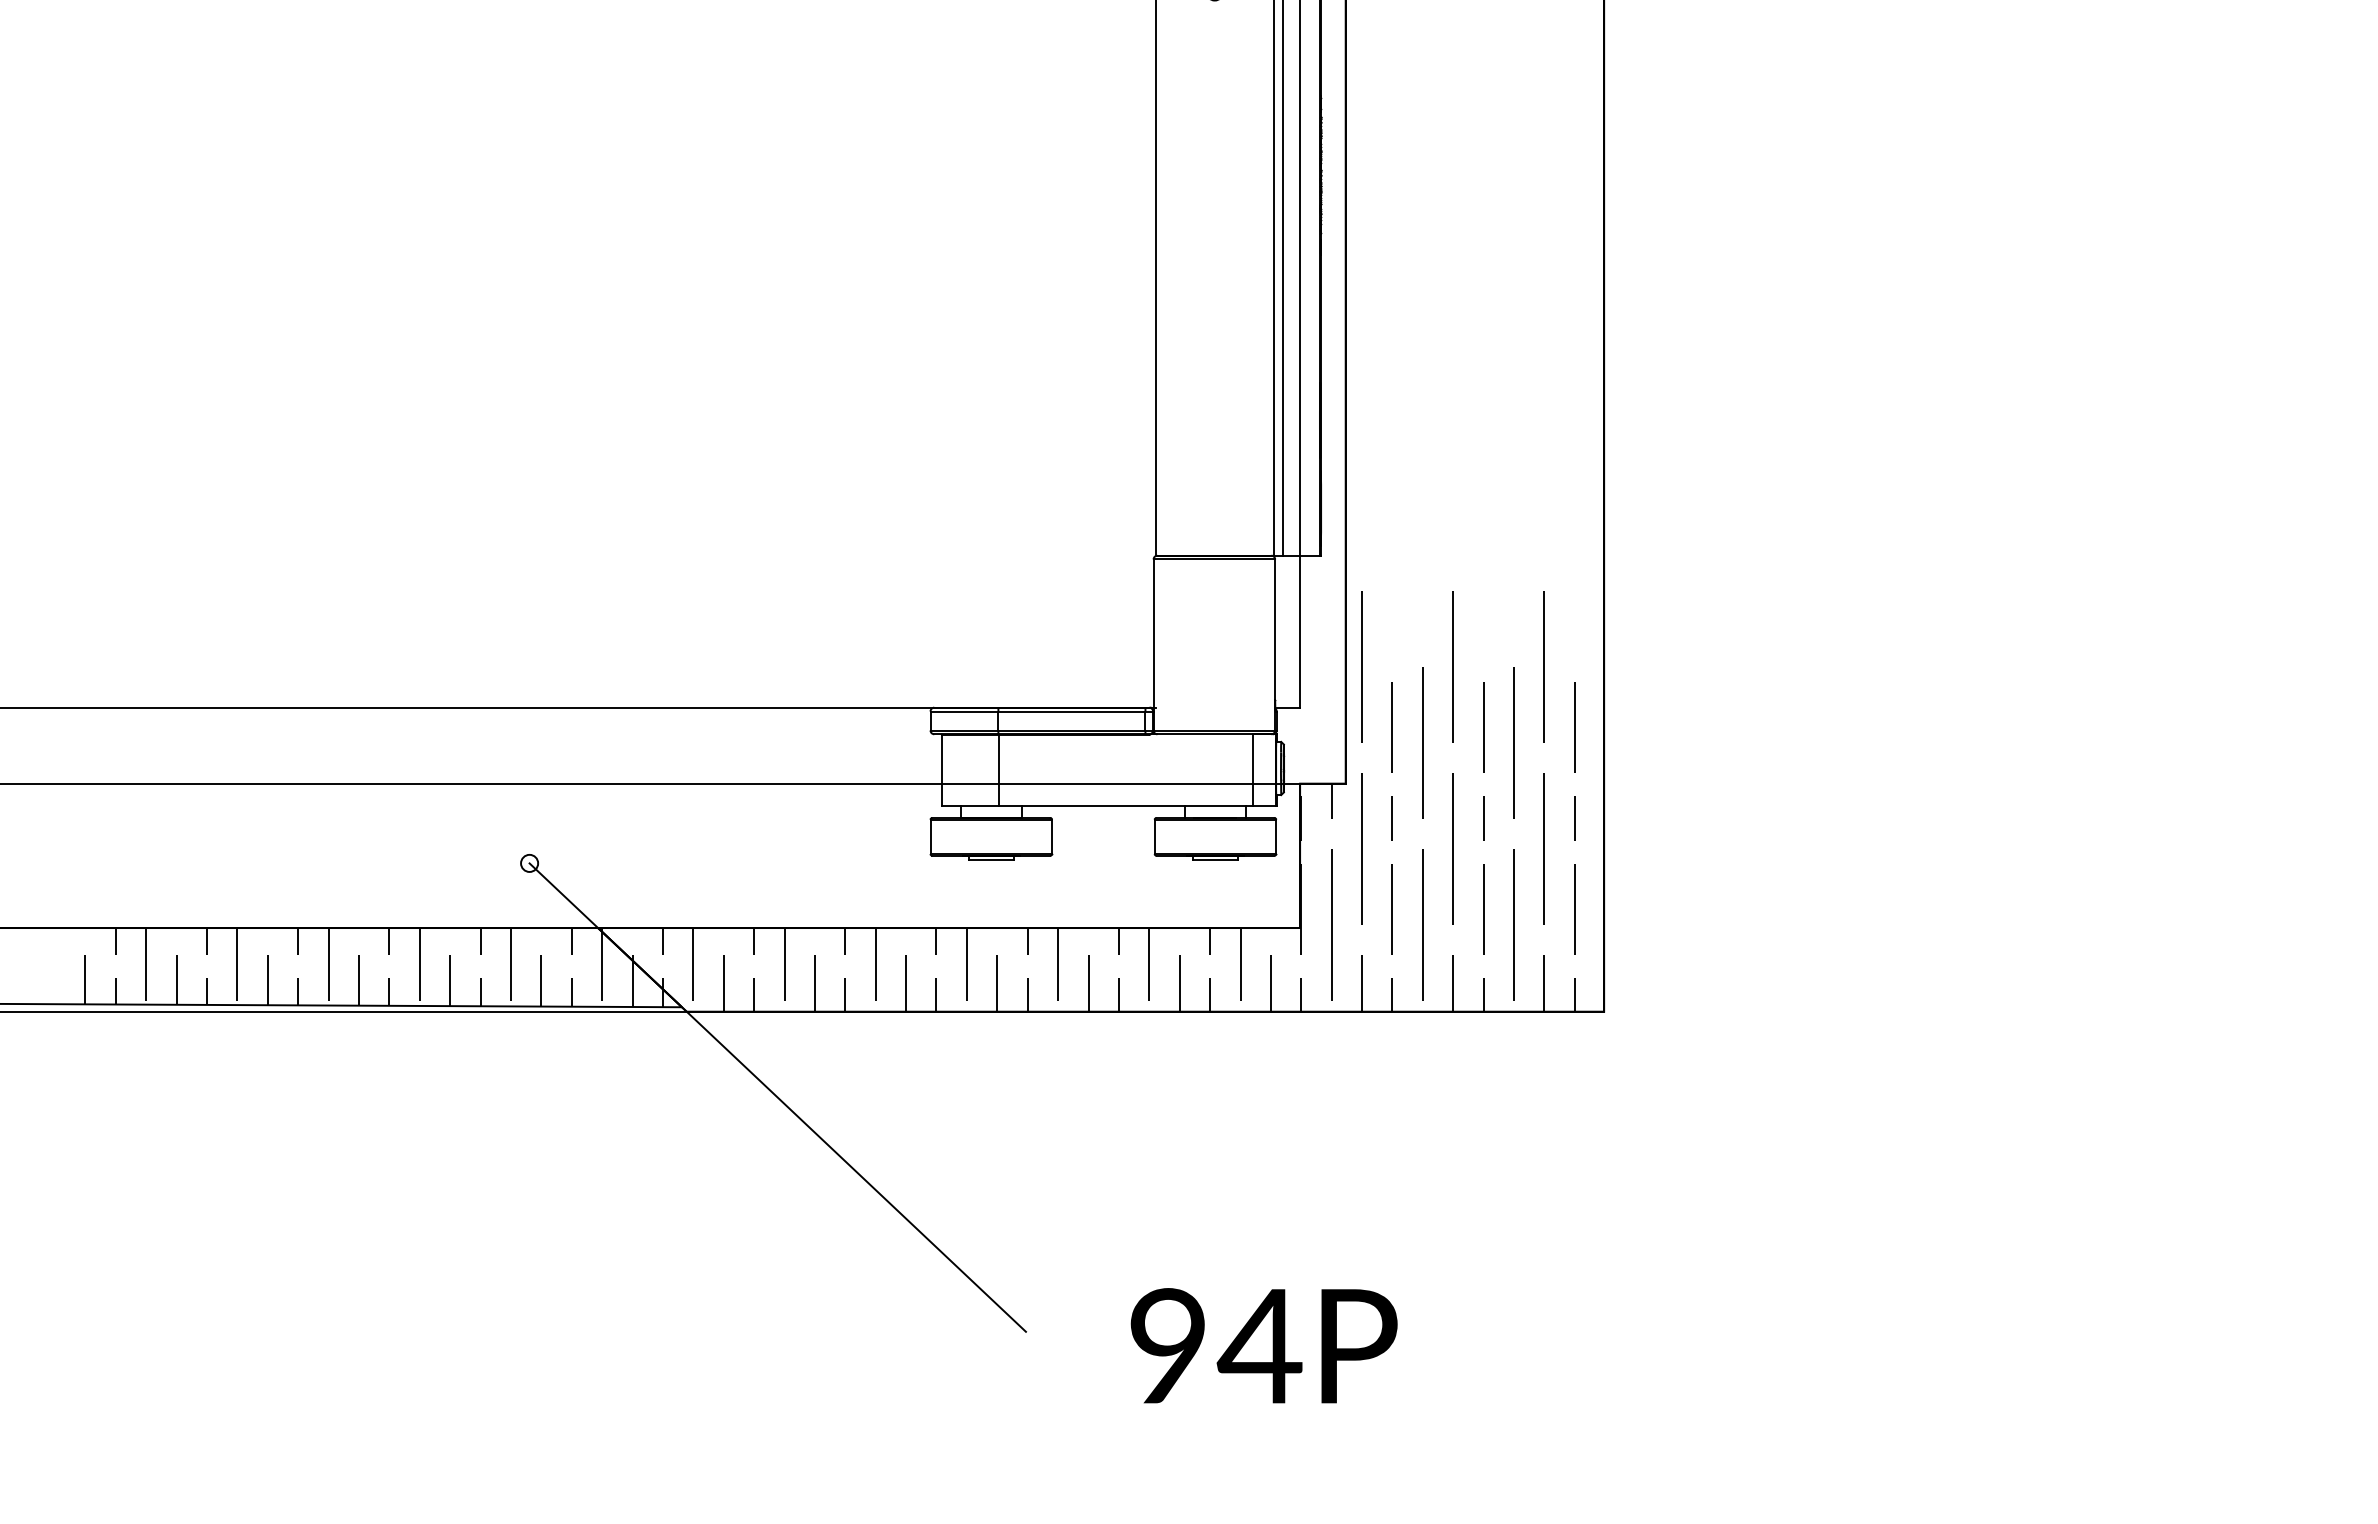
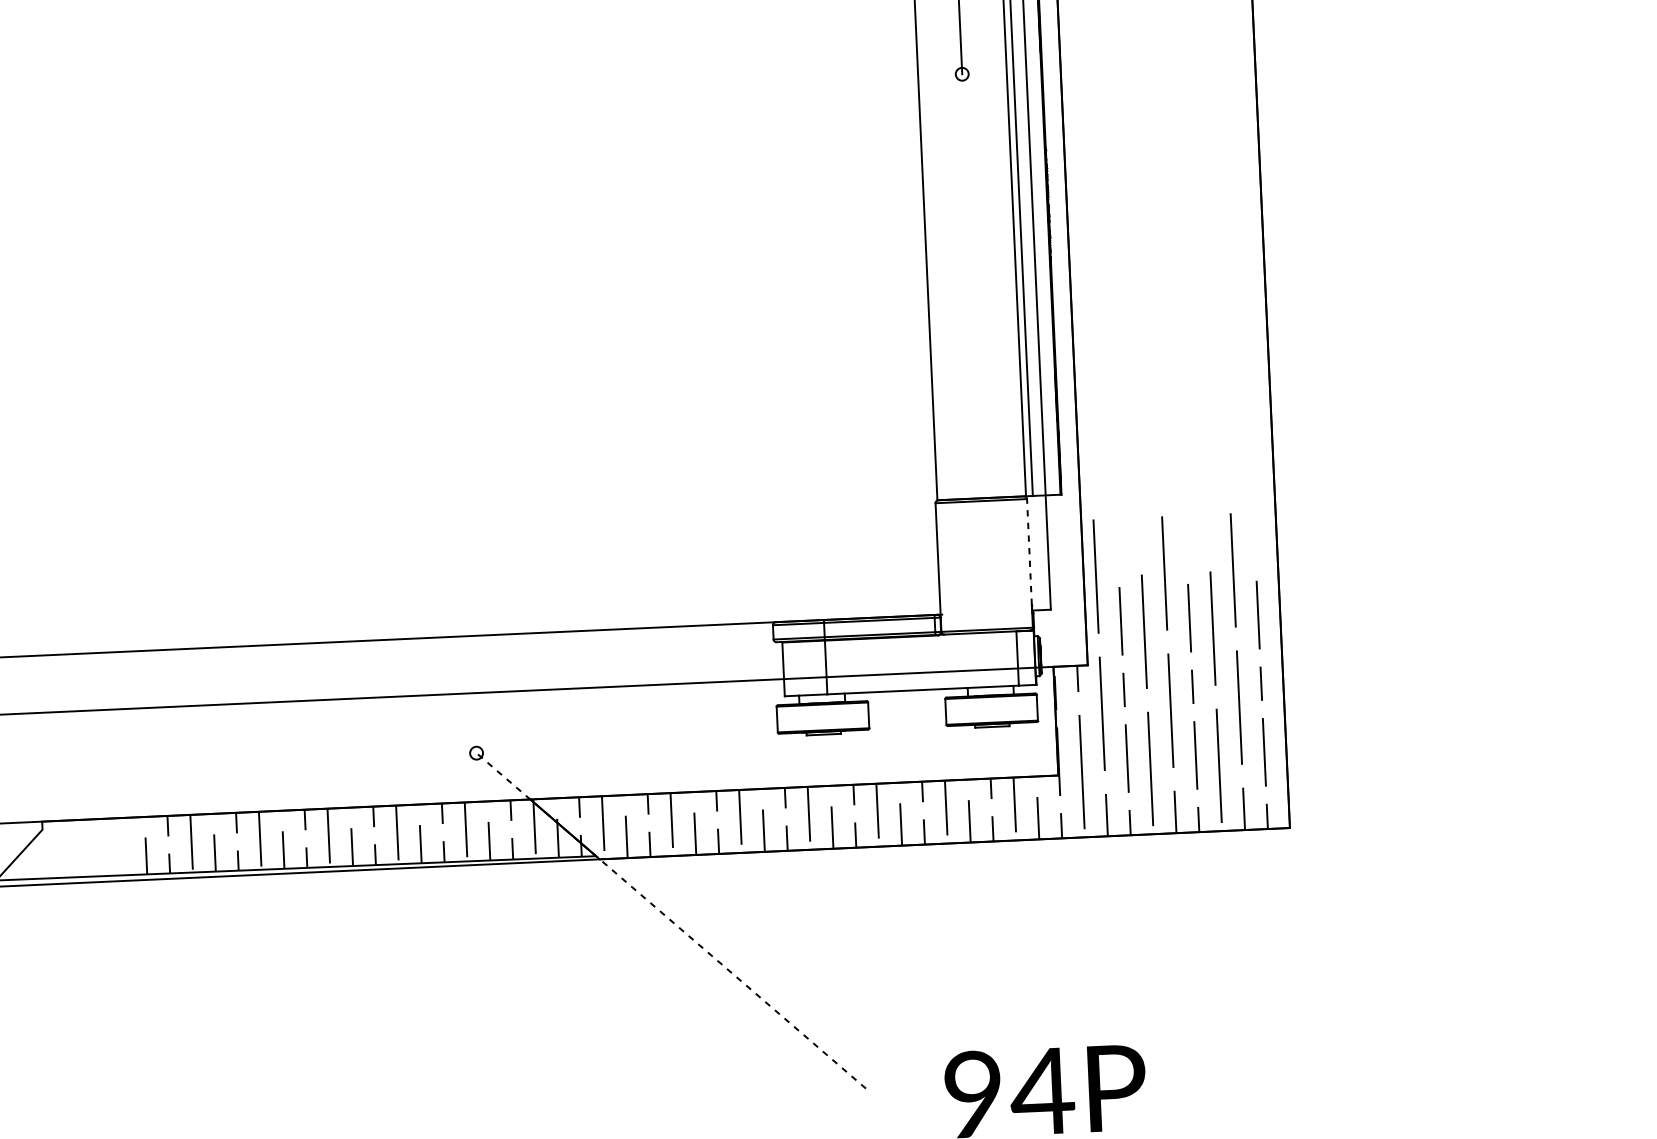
line: (1275, 629) -> (1029, 551), solid -> dashed
line: (777, 1097) -> (671, 920), solid -> dashed

